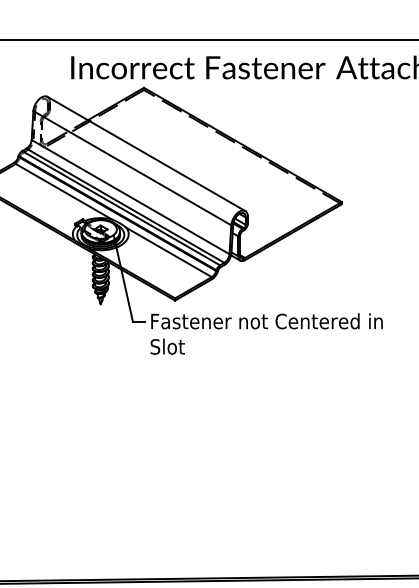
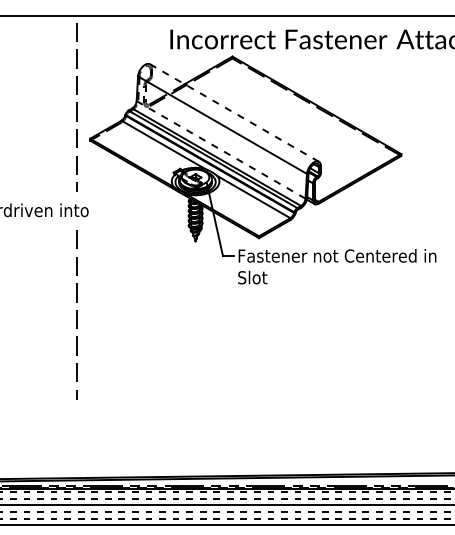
line: (146, 153) -> (234, 112), solid -> dashed
line: (129, 196) -> (220, 149), solid -> dashed

